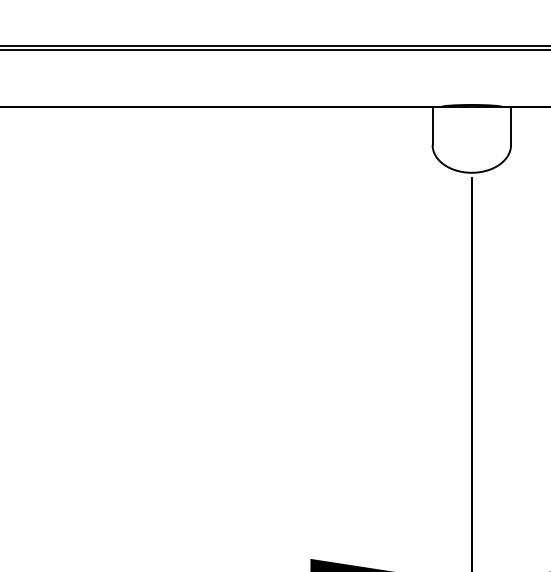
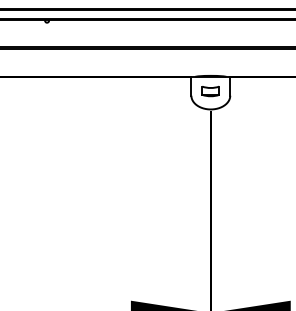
part: (471, 136) -> (210, 91), added

